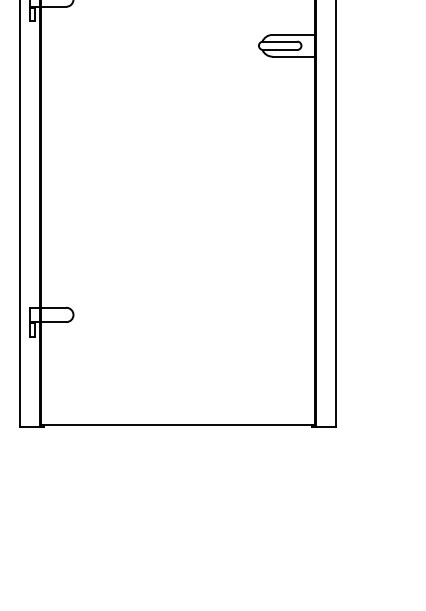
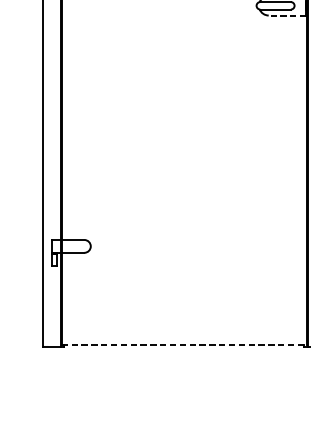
line: (293, 56) -> (287, 15), solid -> dashed
line: (177, 424) -> (183, 344), solid -> dashed

